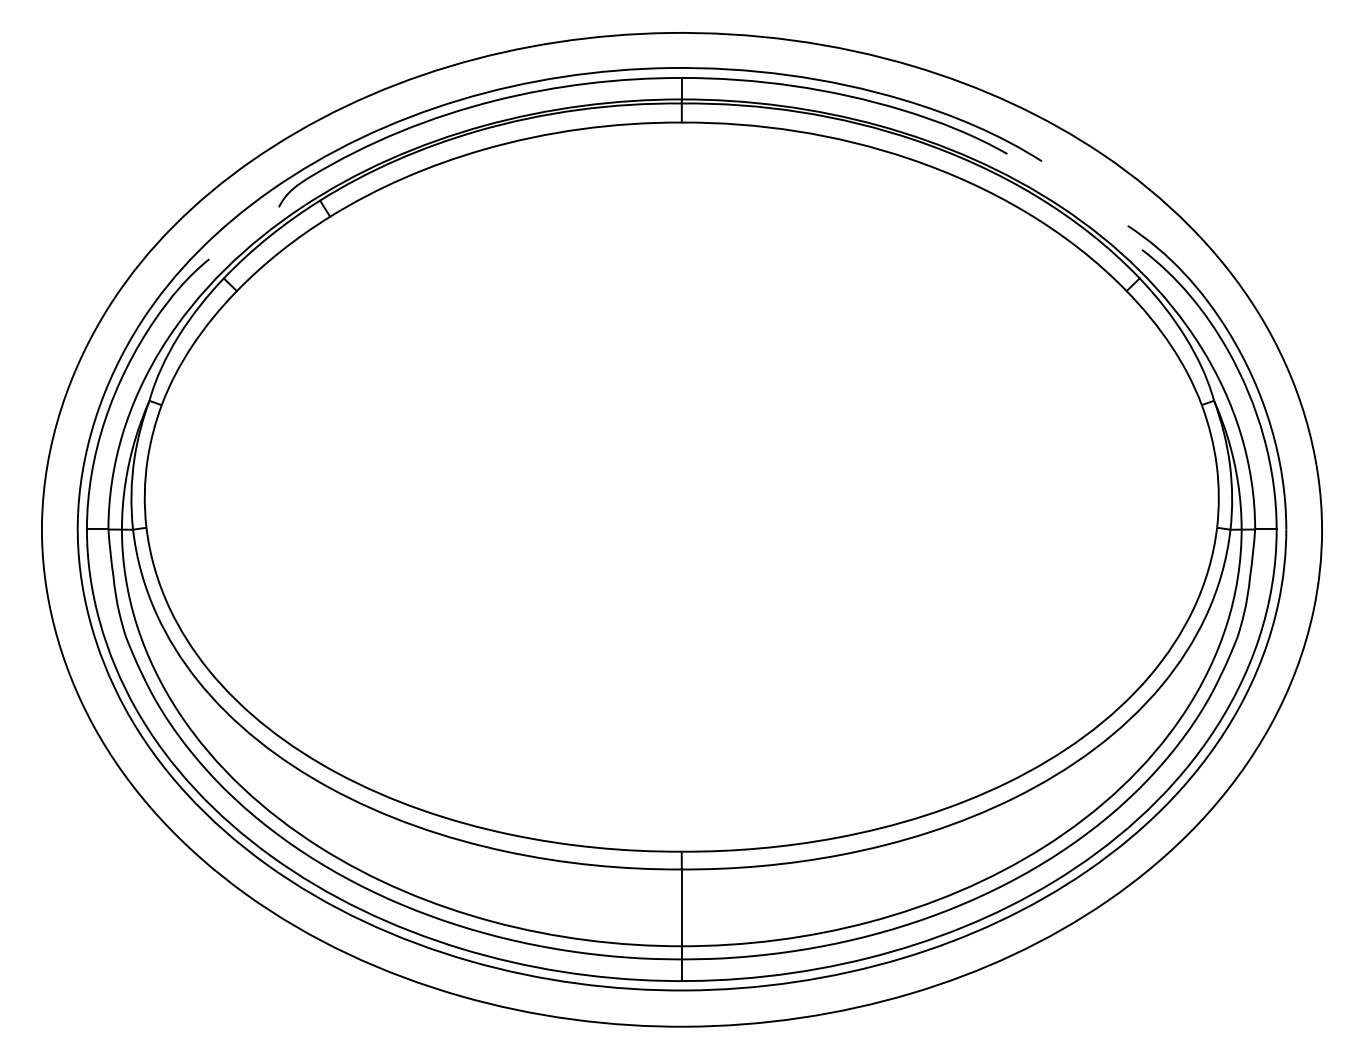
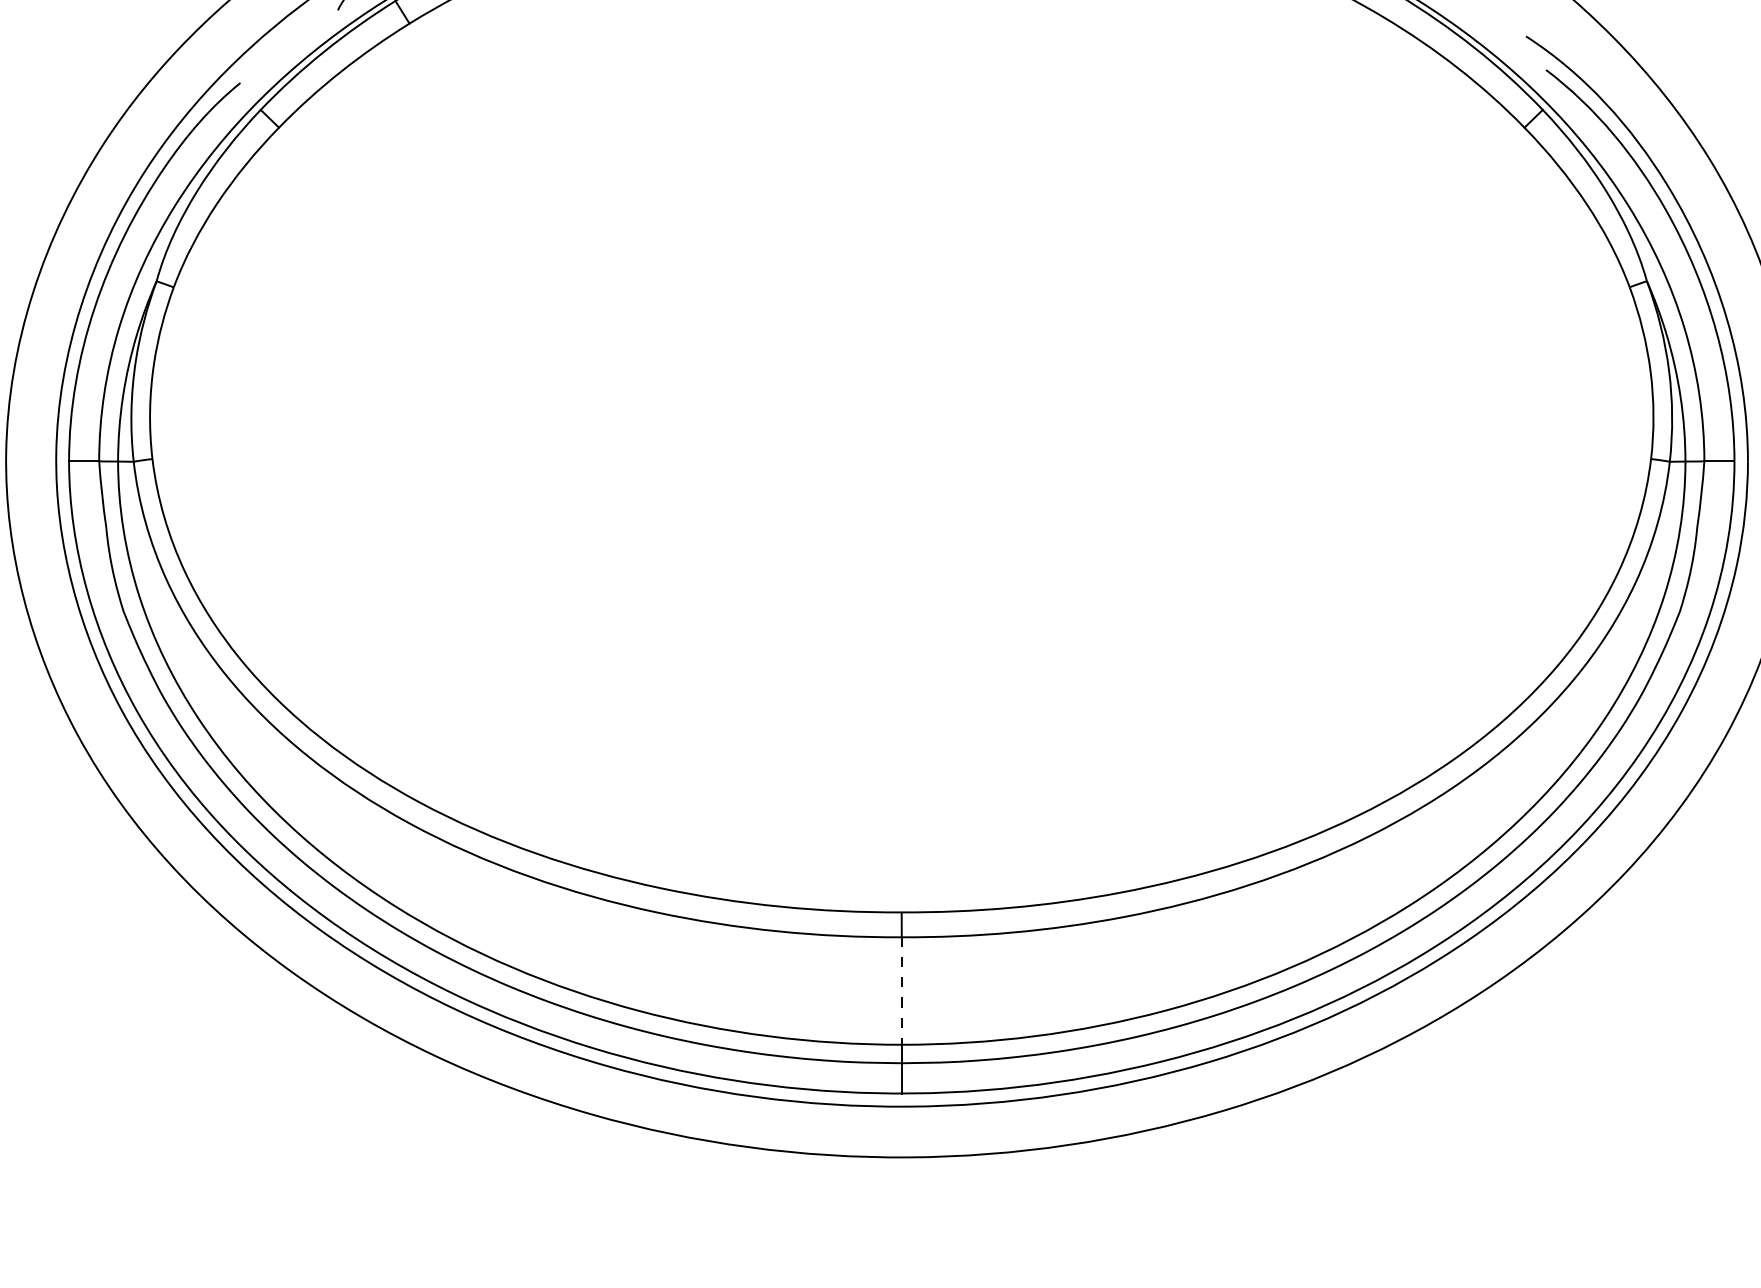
line: (681, 908) -> (901, 991), solid -> dashed

